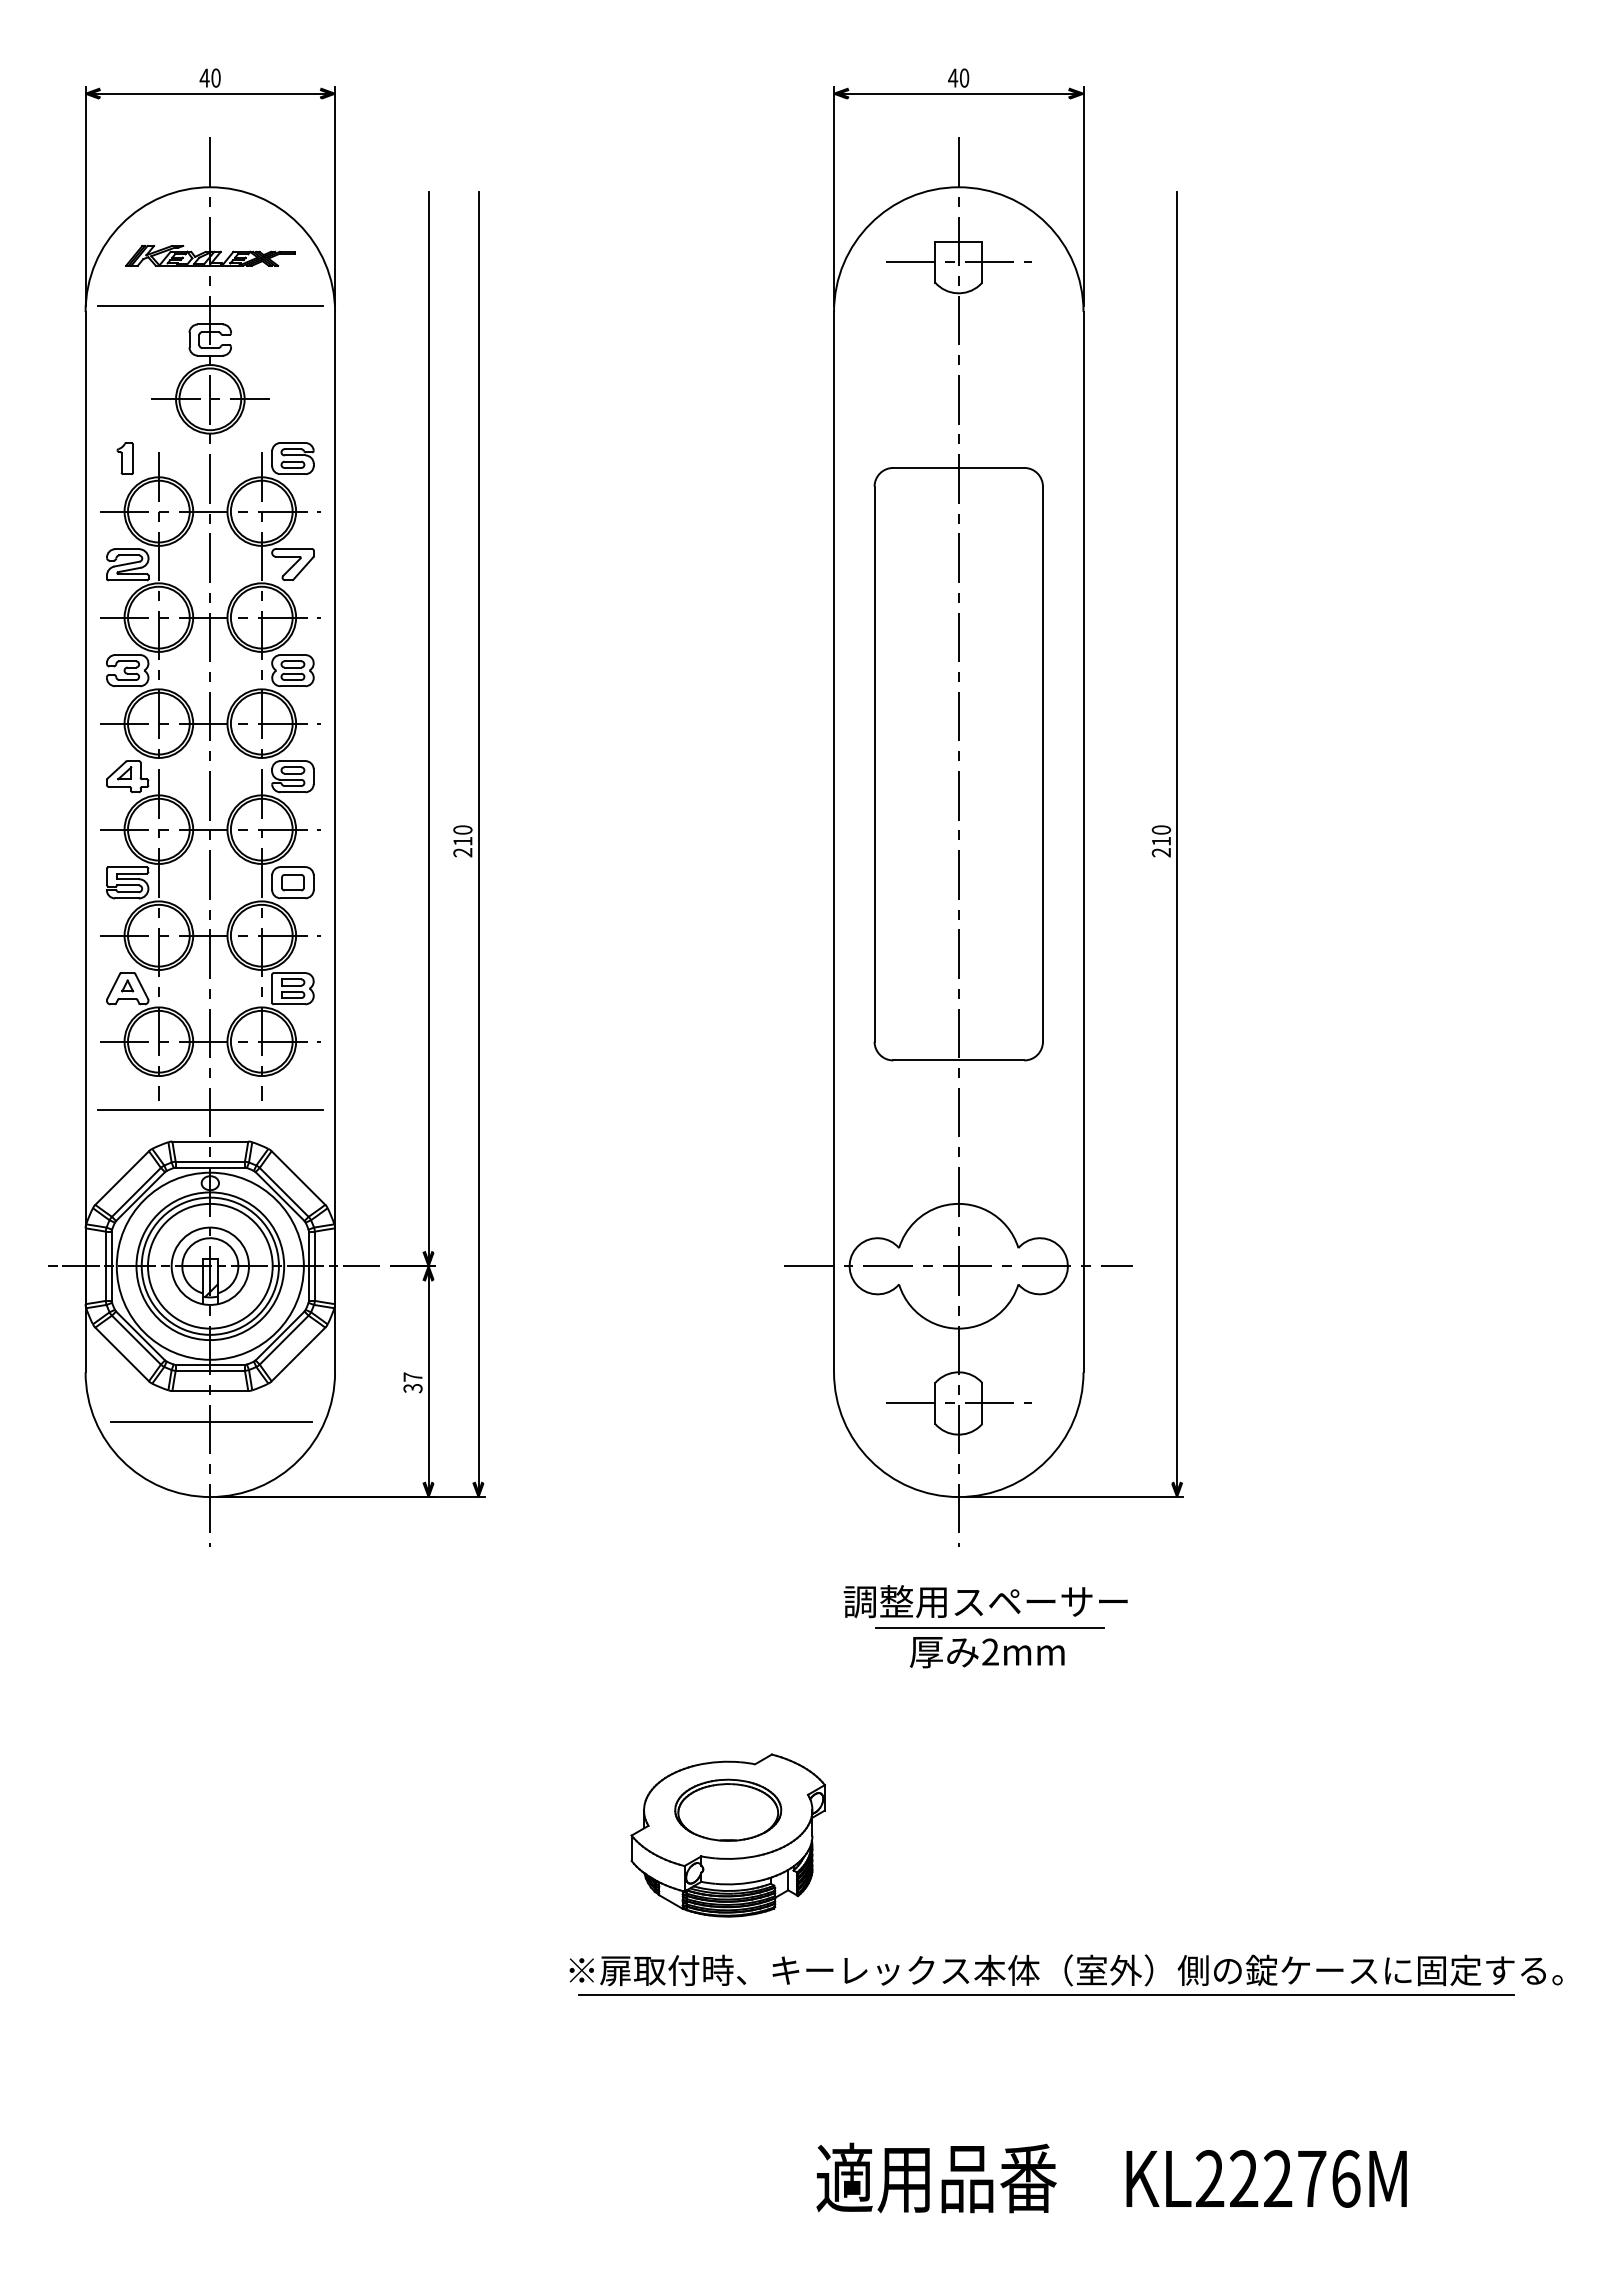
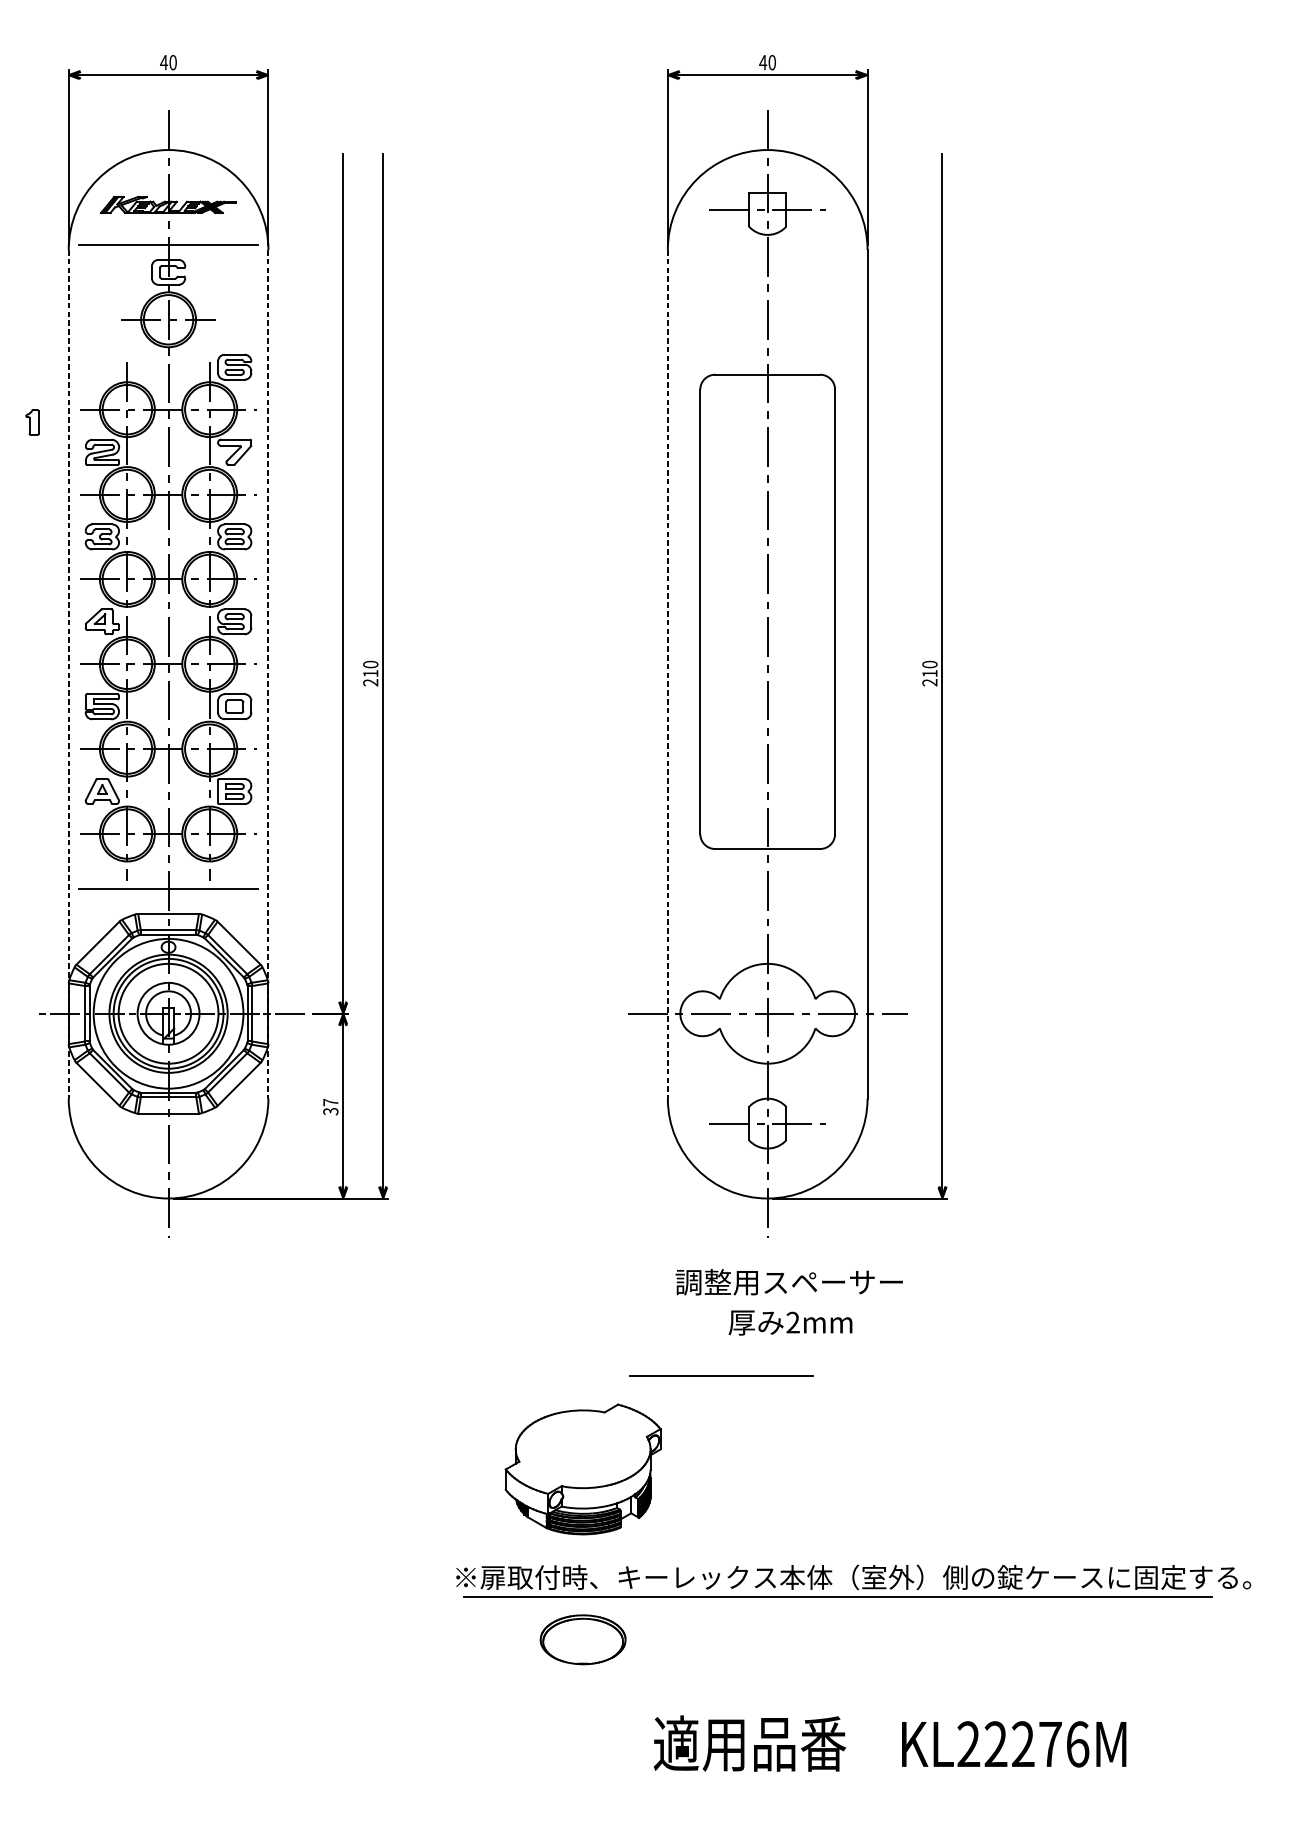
part: (124, 458) -> (31, 422), moved
line: (85, 842) -> (68, 674), solid -> dashed
line: (335, 842) -> (268, 674), solid -> dashed
line: (834, 842) -> (668, 674), solid -> dashed
line: (211, 1422) -> (169, 1138), removed
line: (989, 1627) -> (721, 1375), moved
part: (728, 1809) -> (583, 1639), moved

